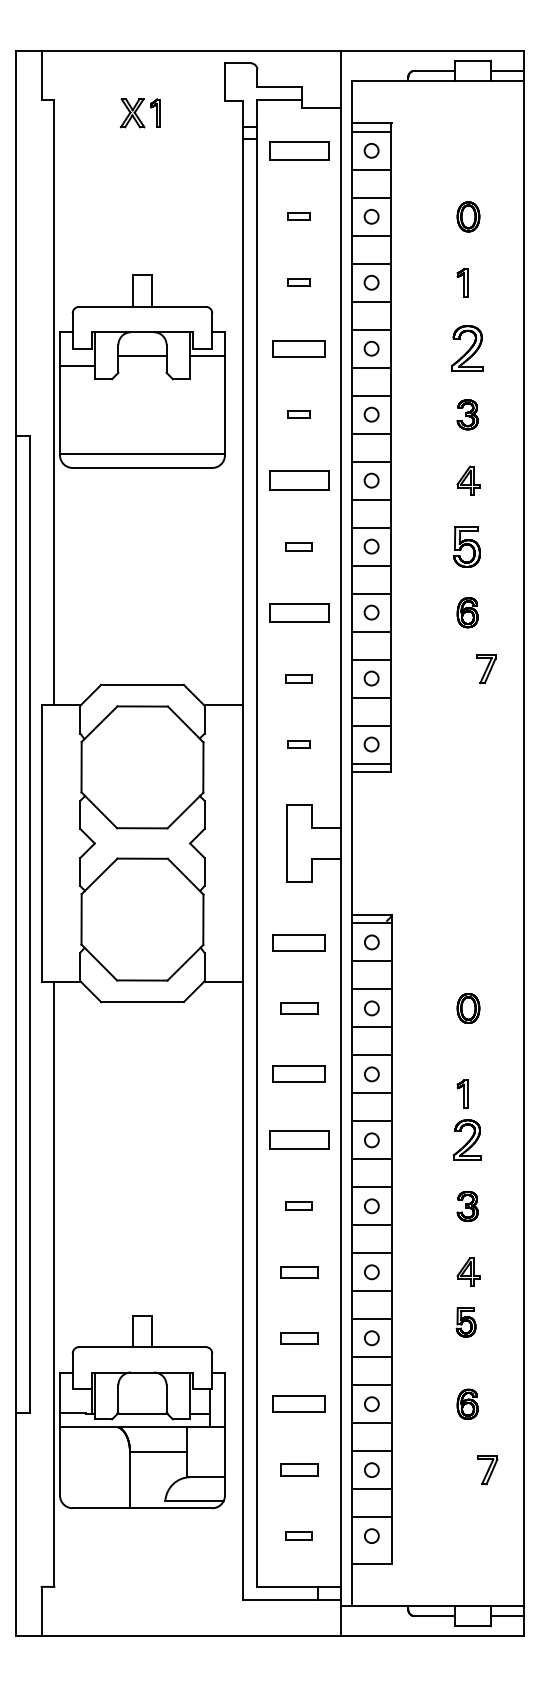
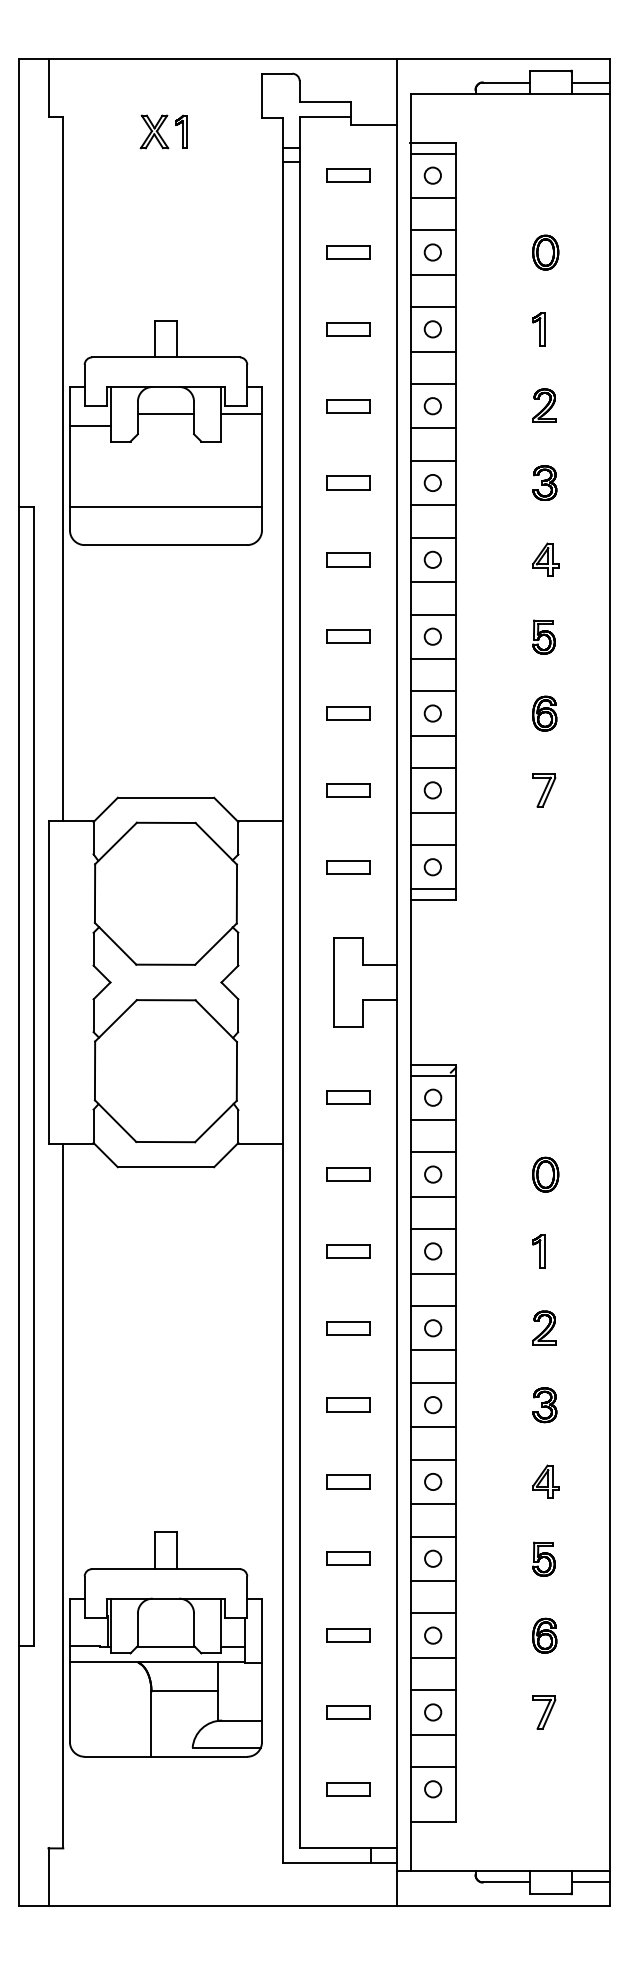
part: (299, 150) -> (348, 175), size x0.62
part: (299, 216) -> (348, 252), size x1.67
part: (299, 282) -> (348, 329), size x1.67
part: (467, 348) -> (544, 405), size x0.62
part: (299, 349) -> (348, 406), size x0.71
part: (299, 414) -> (348, 482), size x1.67
line: (142, 454) -> (165, 507), moved
part: (299, 480) -> (348, 559), size x0.62
part: (299, 546) -> (348, 636), size x1.43
part: (466, 546) -> (543, 636), size x0.71
part: (299, 612) -> (348, 713), size x0.62
part: (486, 669) -> (544, 790), moved
part: (299, 678) -> (348, 790), size x1.43
part: (299, 744) -> (348, 867), size x1.67
part: (299, 942) -> (348, 1097), size x0.71
part: (299, 1074) -> (348, 1251), size x0.71
part: (462, 1094) -> (538, 1251), moved
part: (467, 1139) -> (544, 1327), size x0.71
part: (299, 1140) -> (348, 1328), size x0.62
part: (299, 1205) -> (348, 1404), size x1.43
part: (465, 1321) -> (543, 1558), moved
part: (299, 1404) -> (348, 1635), size x0.71
part: (488, 1470) -> (544, 1712), moved
part: (299, 1536) -> (348, 1789), size x1.43

